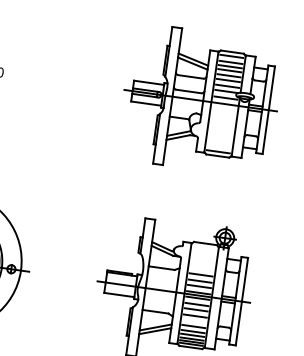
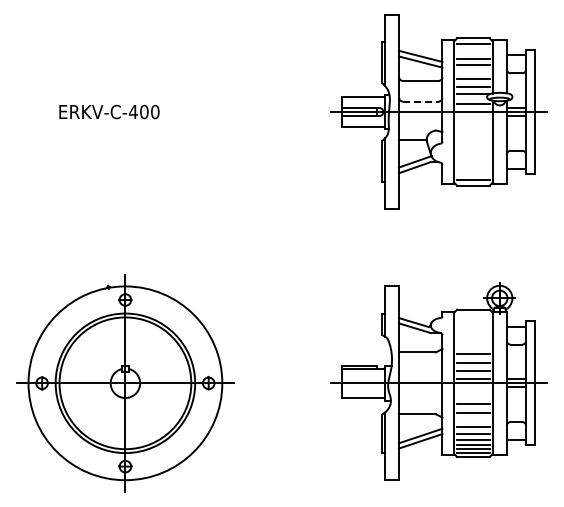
line: (231, 62) -> (473, 52), removed
line: (229, 75) -> (473, 71), removed
line: (188, 91) -> (420, 101), solid -> dashed
line: (197, 298) -> (473, 387), removed
line: (196, 304) -> (473, 396), removed

